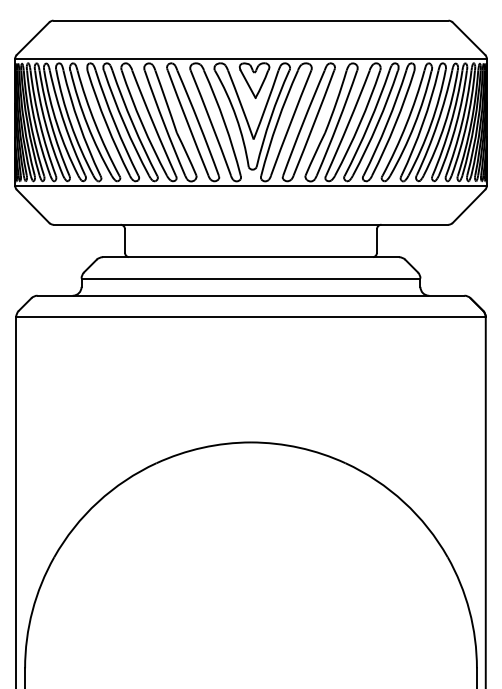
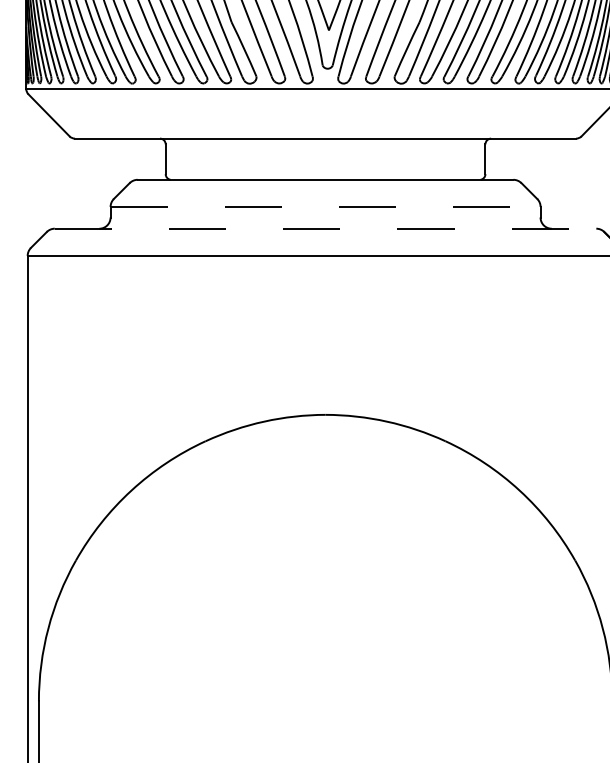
line: (251, 278) -> (326, 206), solid -> dashed
line: (251, 295) -> (326, 228), solid -> dashed

